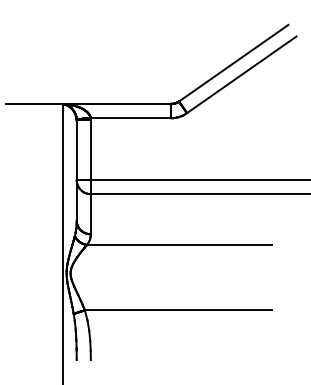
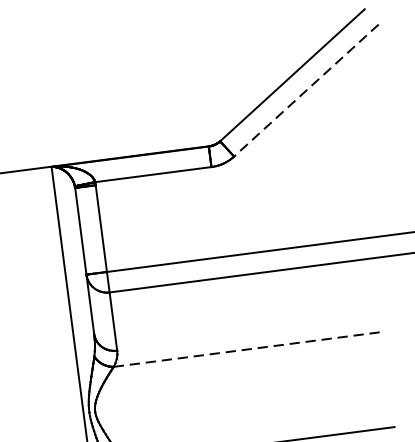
line: (241, 74) -> (305, 90), solid -> dashed
line: (180, 244) -> (249, 348), solid -> dashed

